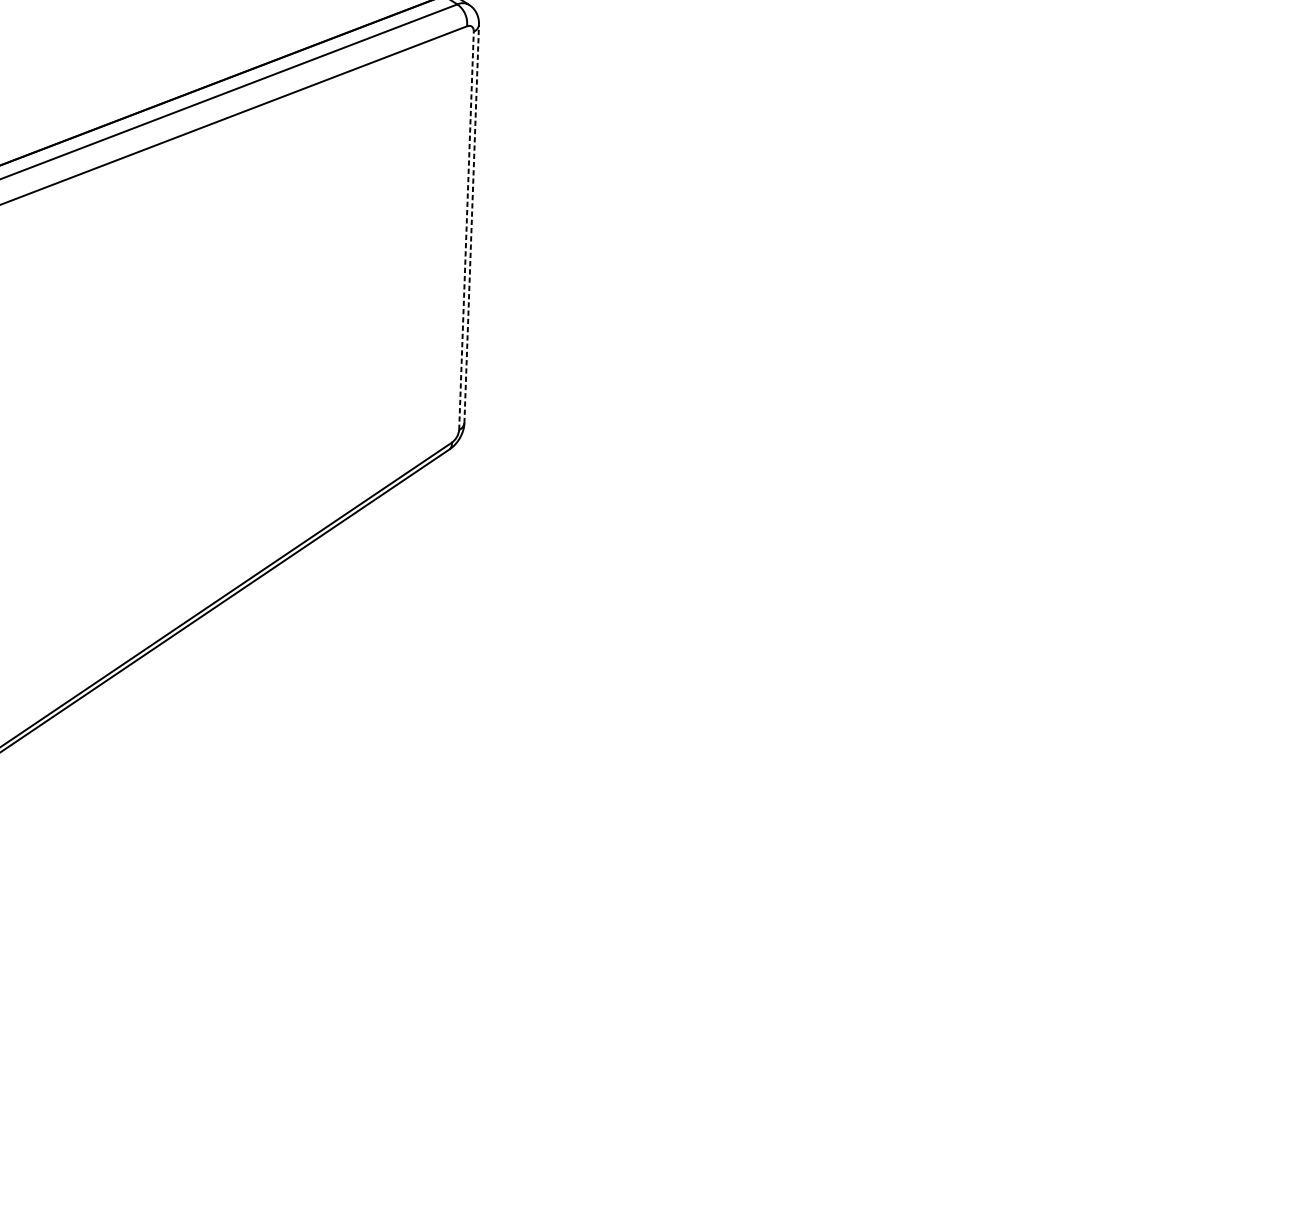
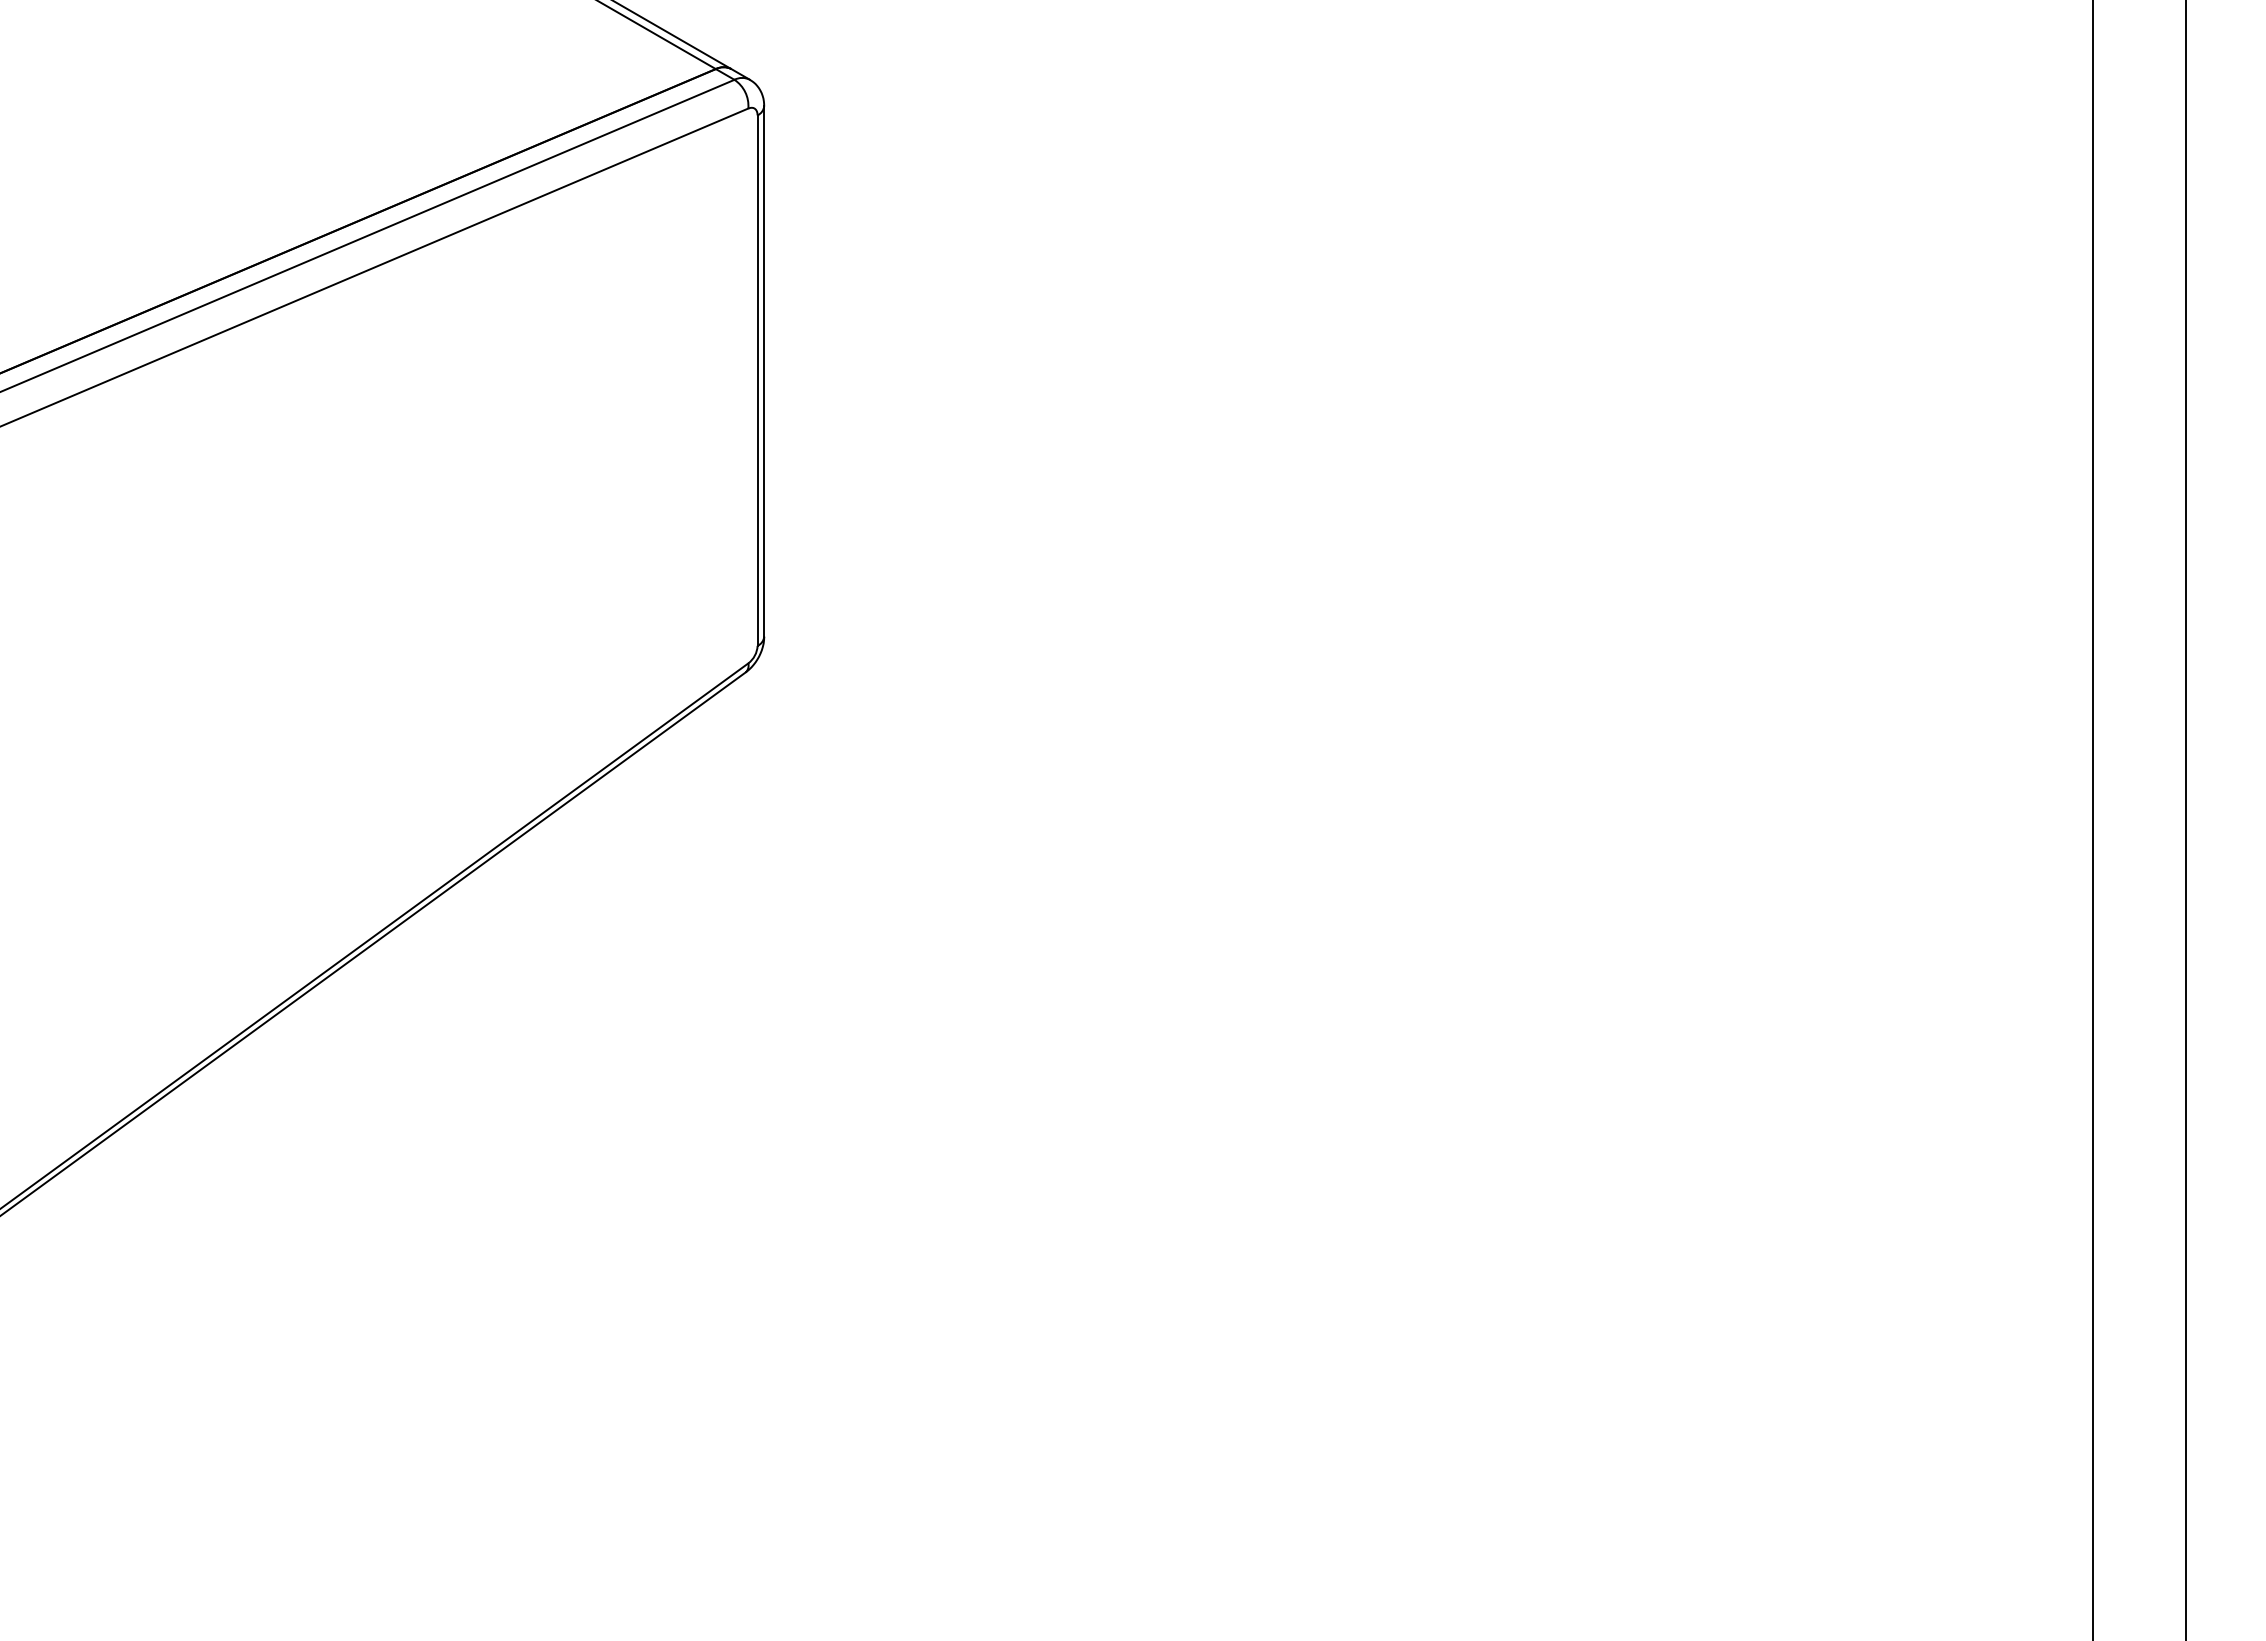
line: (471, 223) -> (764, 370), dashed -> solid
line: (466, 230) -> (757, 380), dashed -> solid

